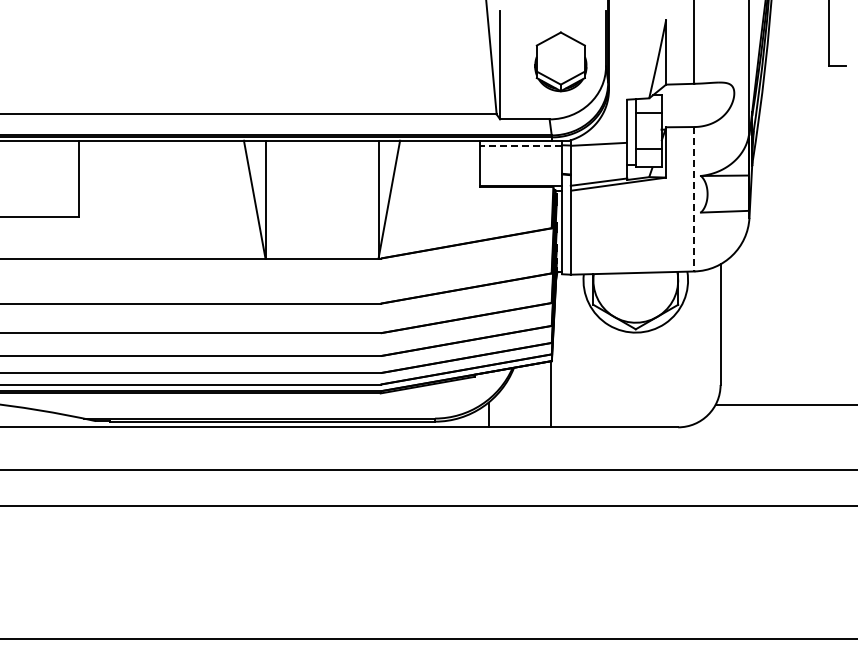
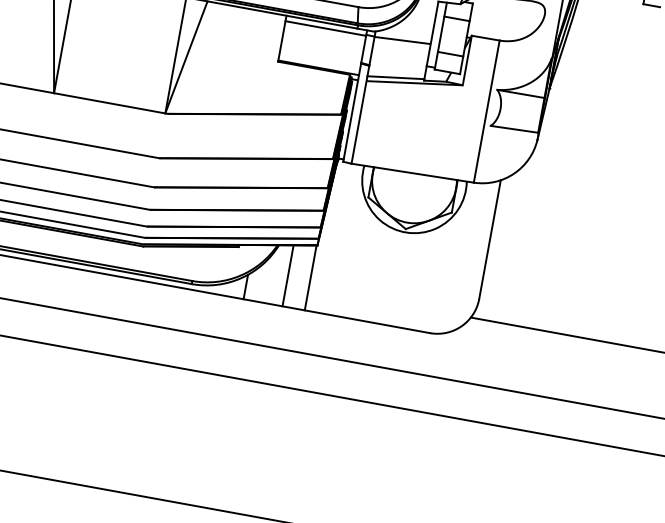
line: (521, 146) -> (325, 28), dashed -> solid
line: (694, 199) -> (486, 111), dashed -> solid
line: (528, 396) -> (288, 276), added

